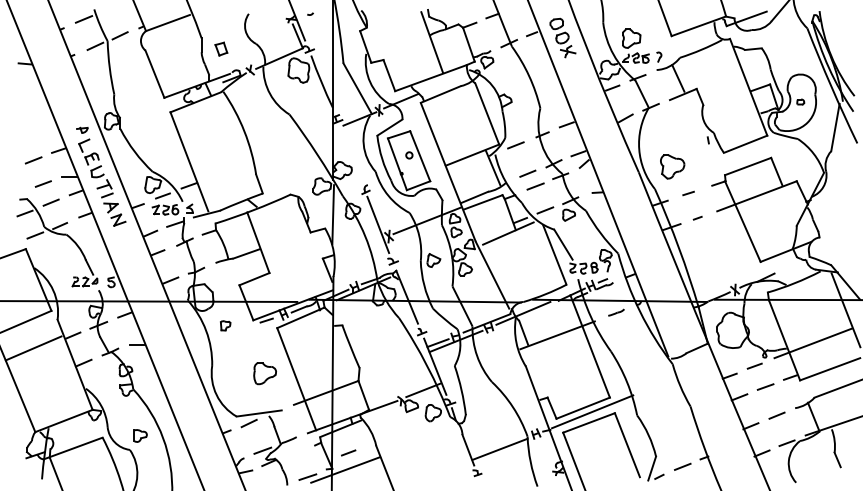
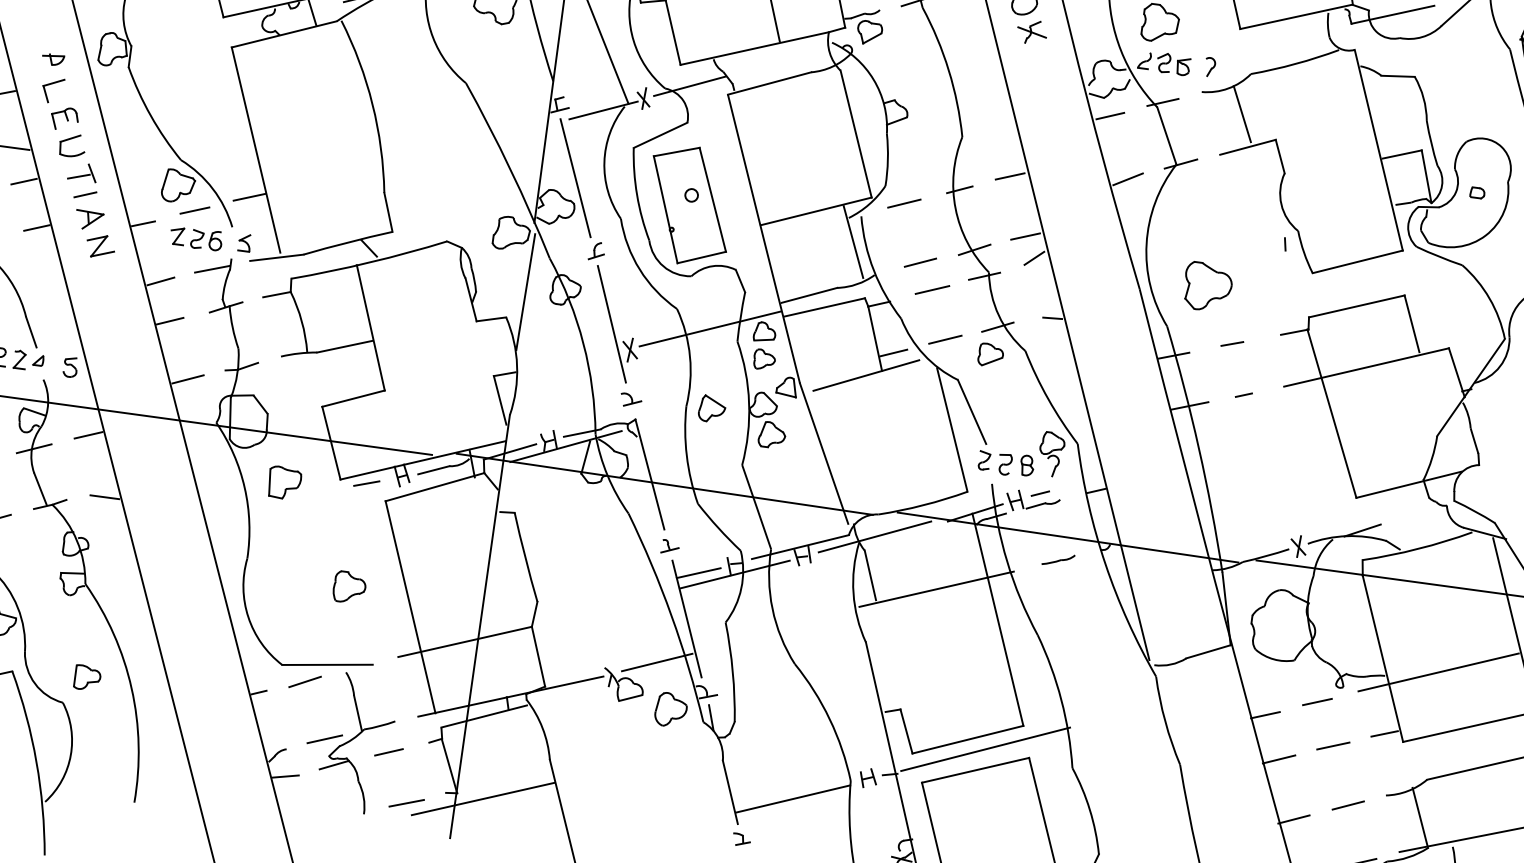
line: (350, 154) -> (575, 178), added
part: (225, 325) -> (284, 482), size x1.67
part: (264, 373) -> (348, 587), size x0.71
line: (348, 452) -> (388, 751), moved

